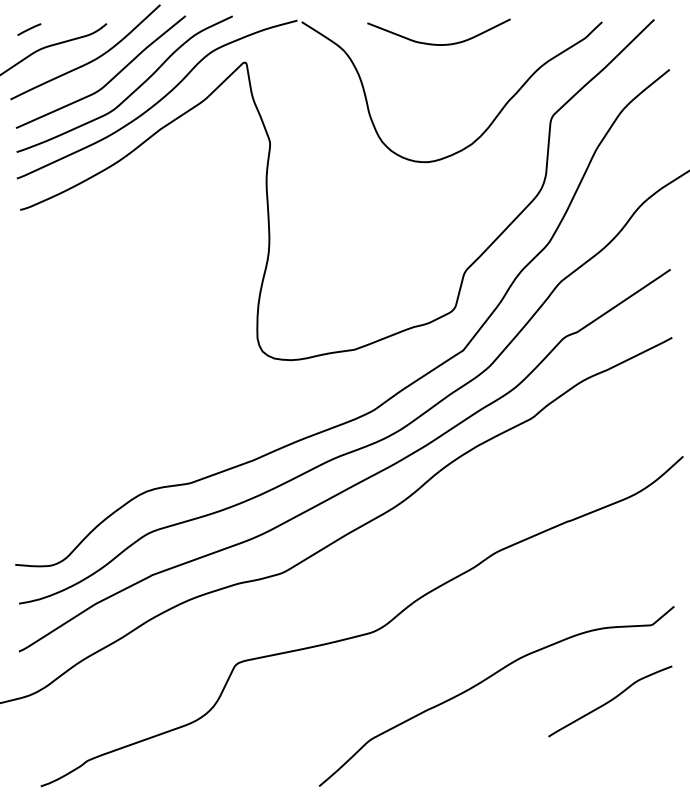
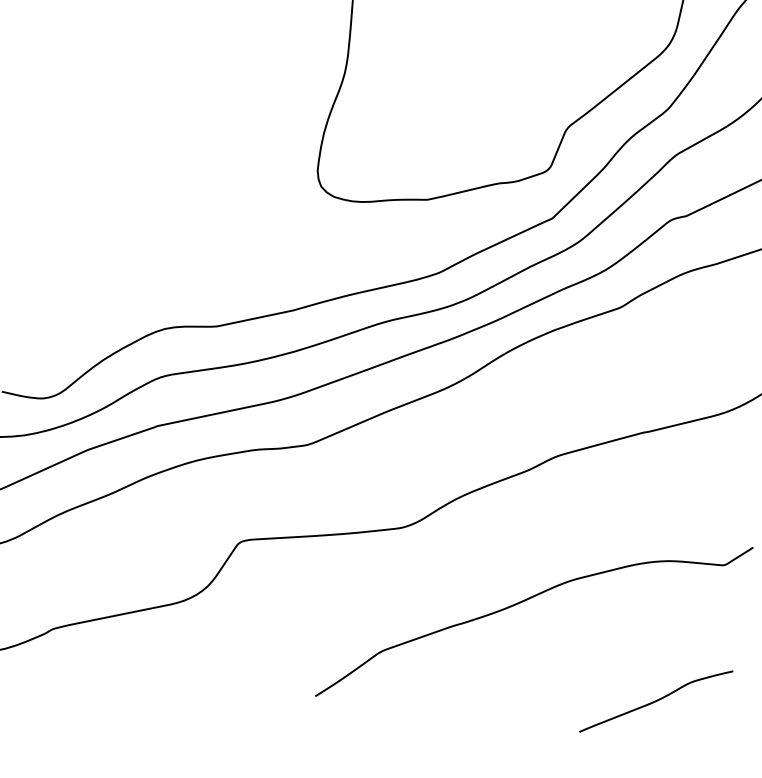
curve: (610, 701) -> (656, 701), moved

